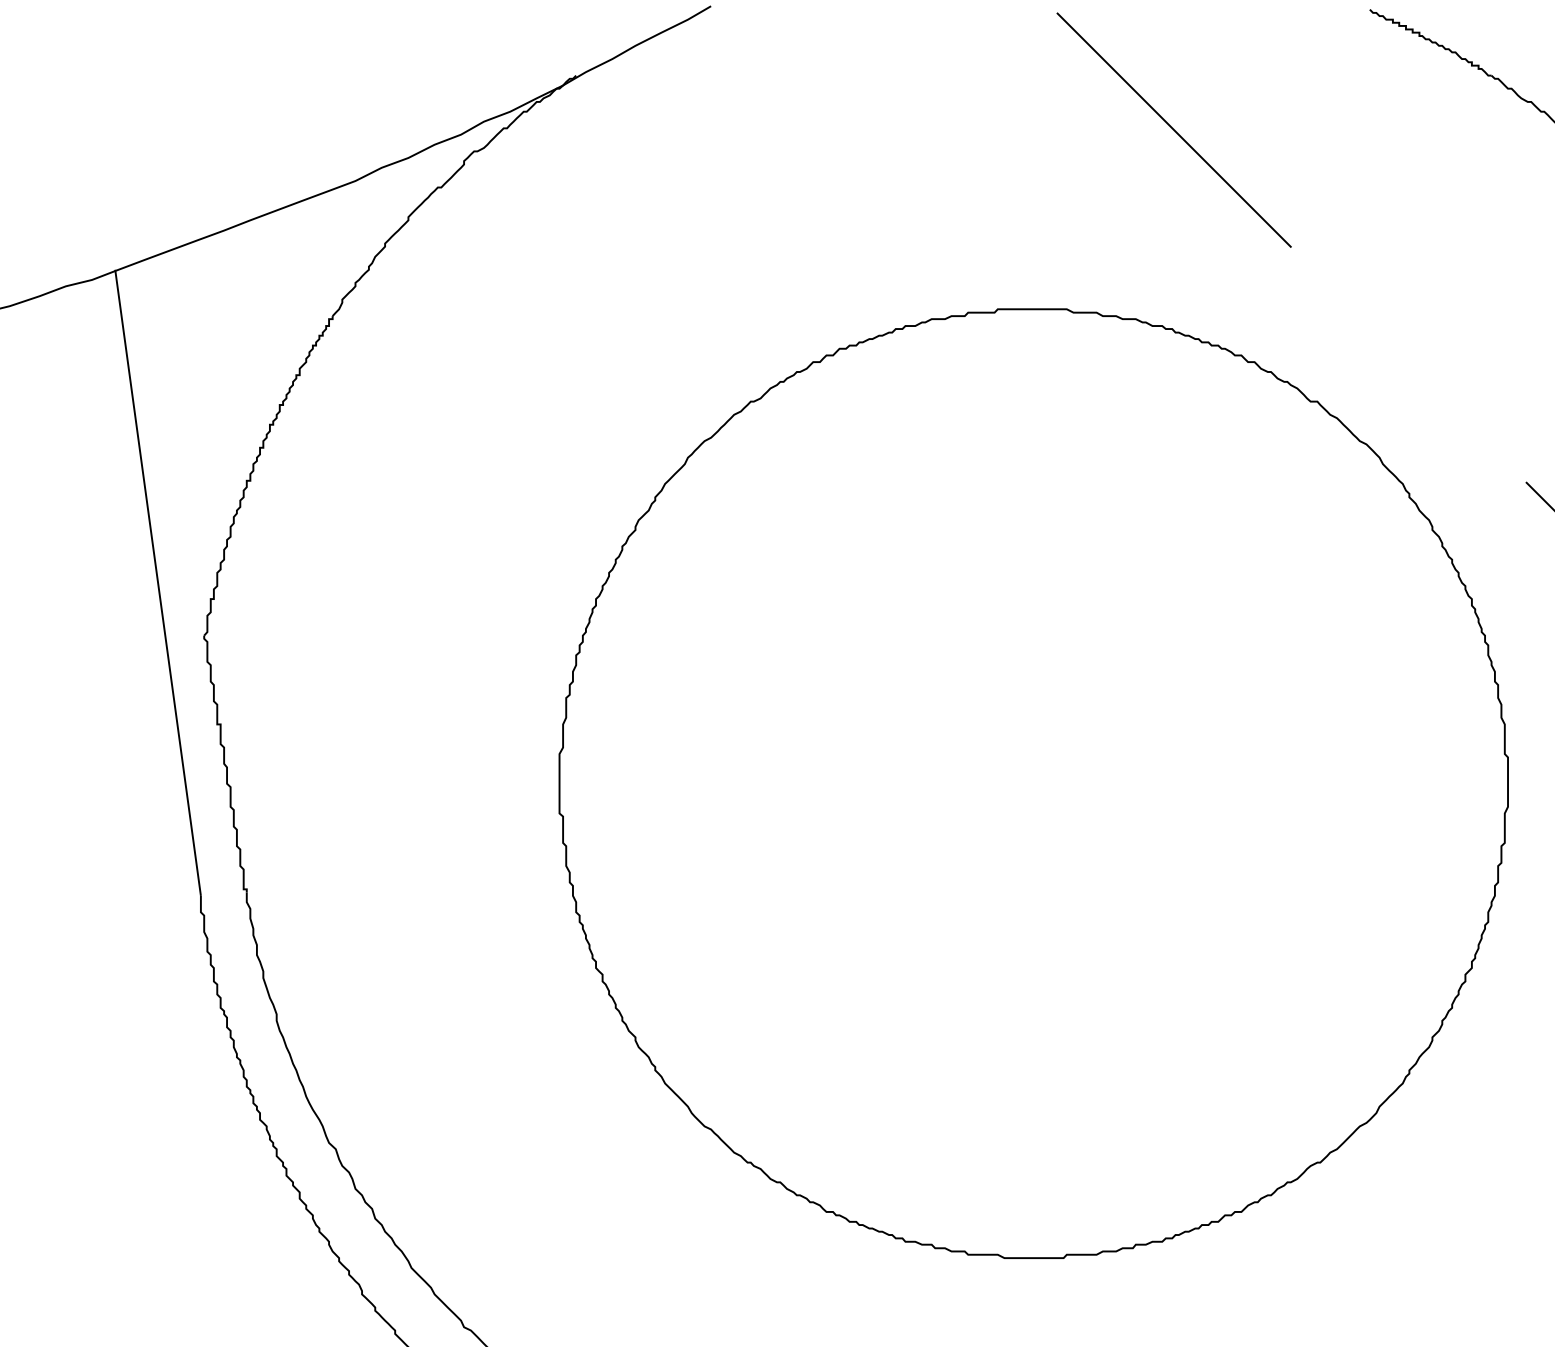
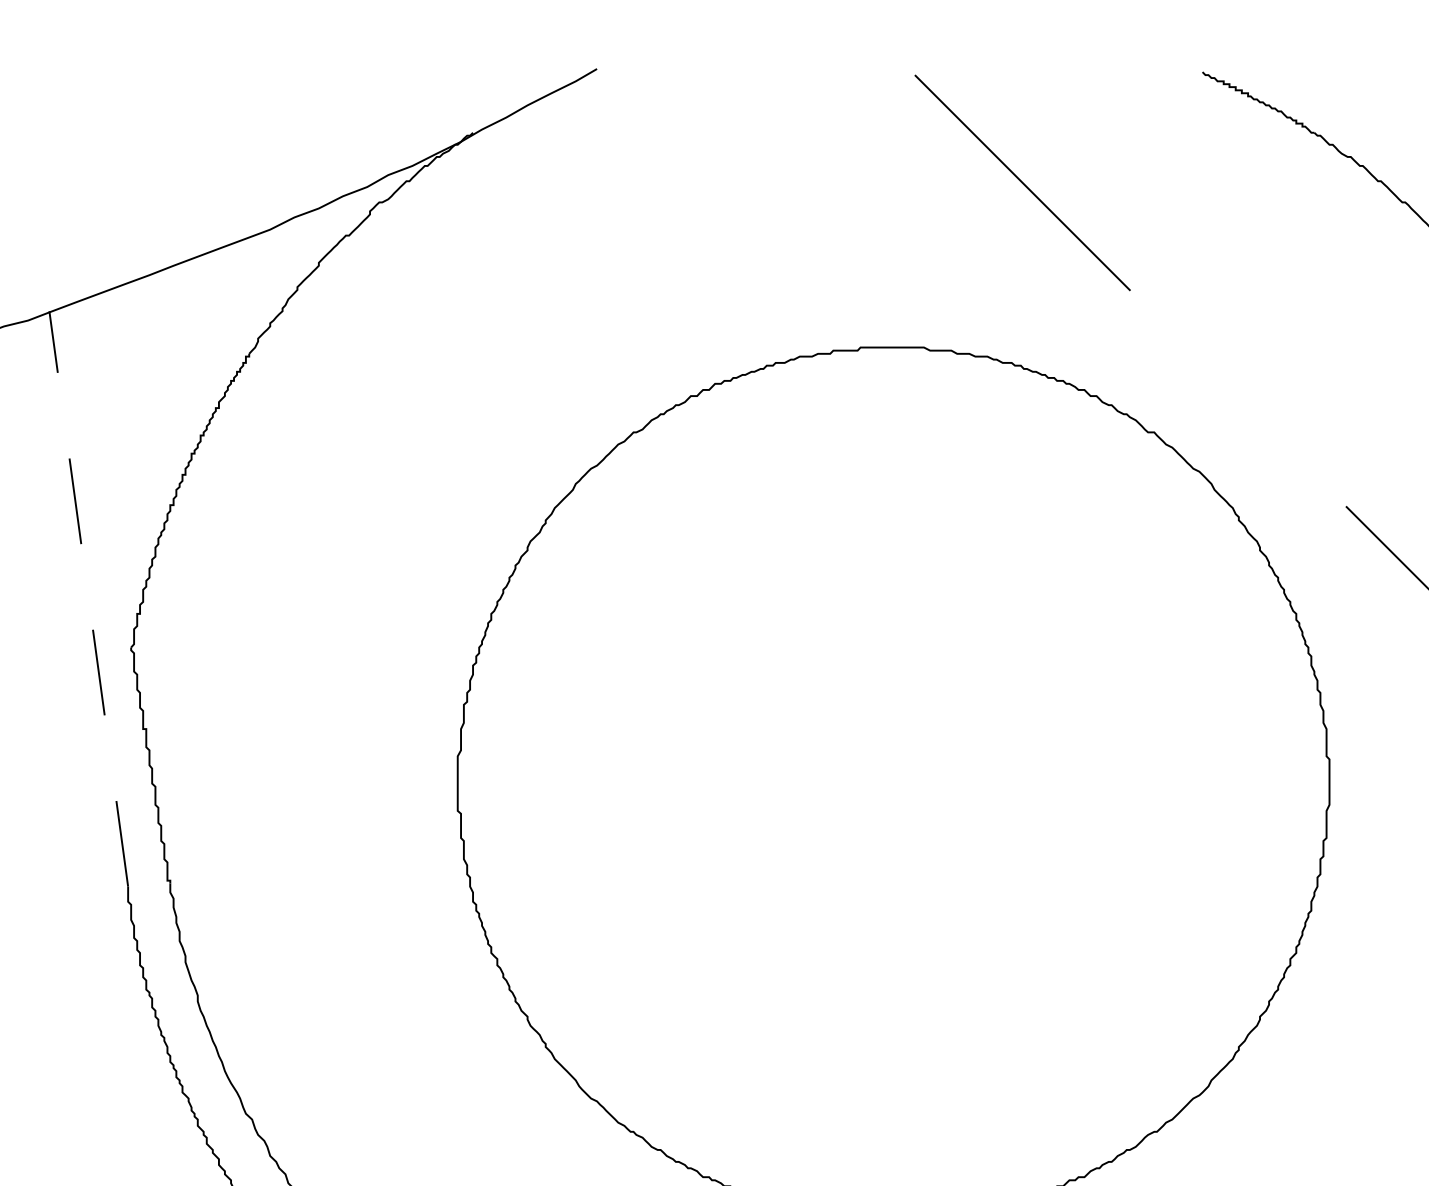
line: (158, 582) -> (89, 598), solid -> dashed

